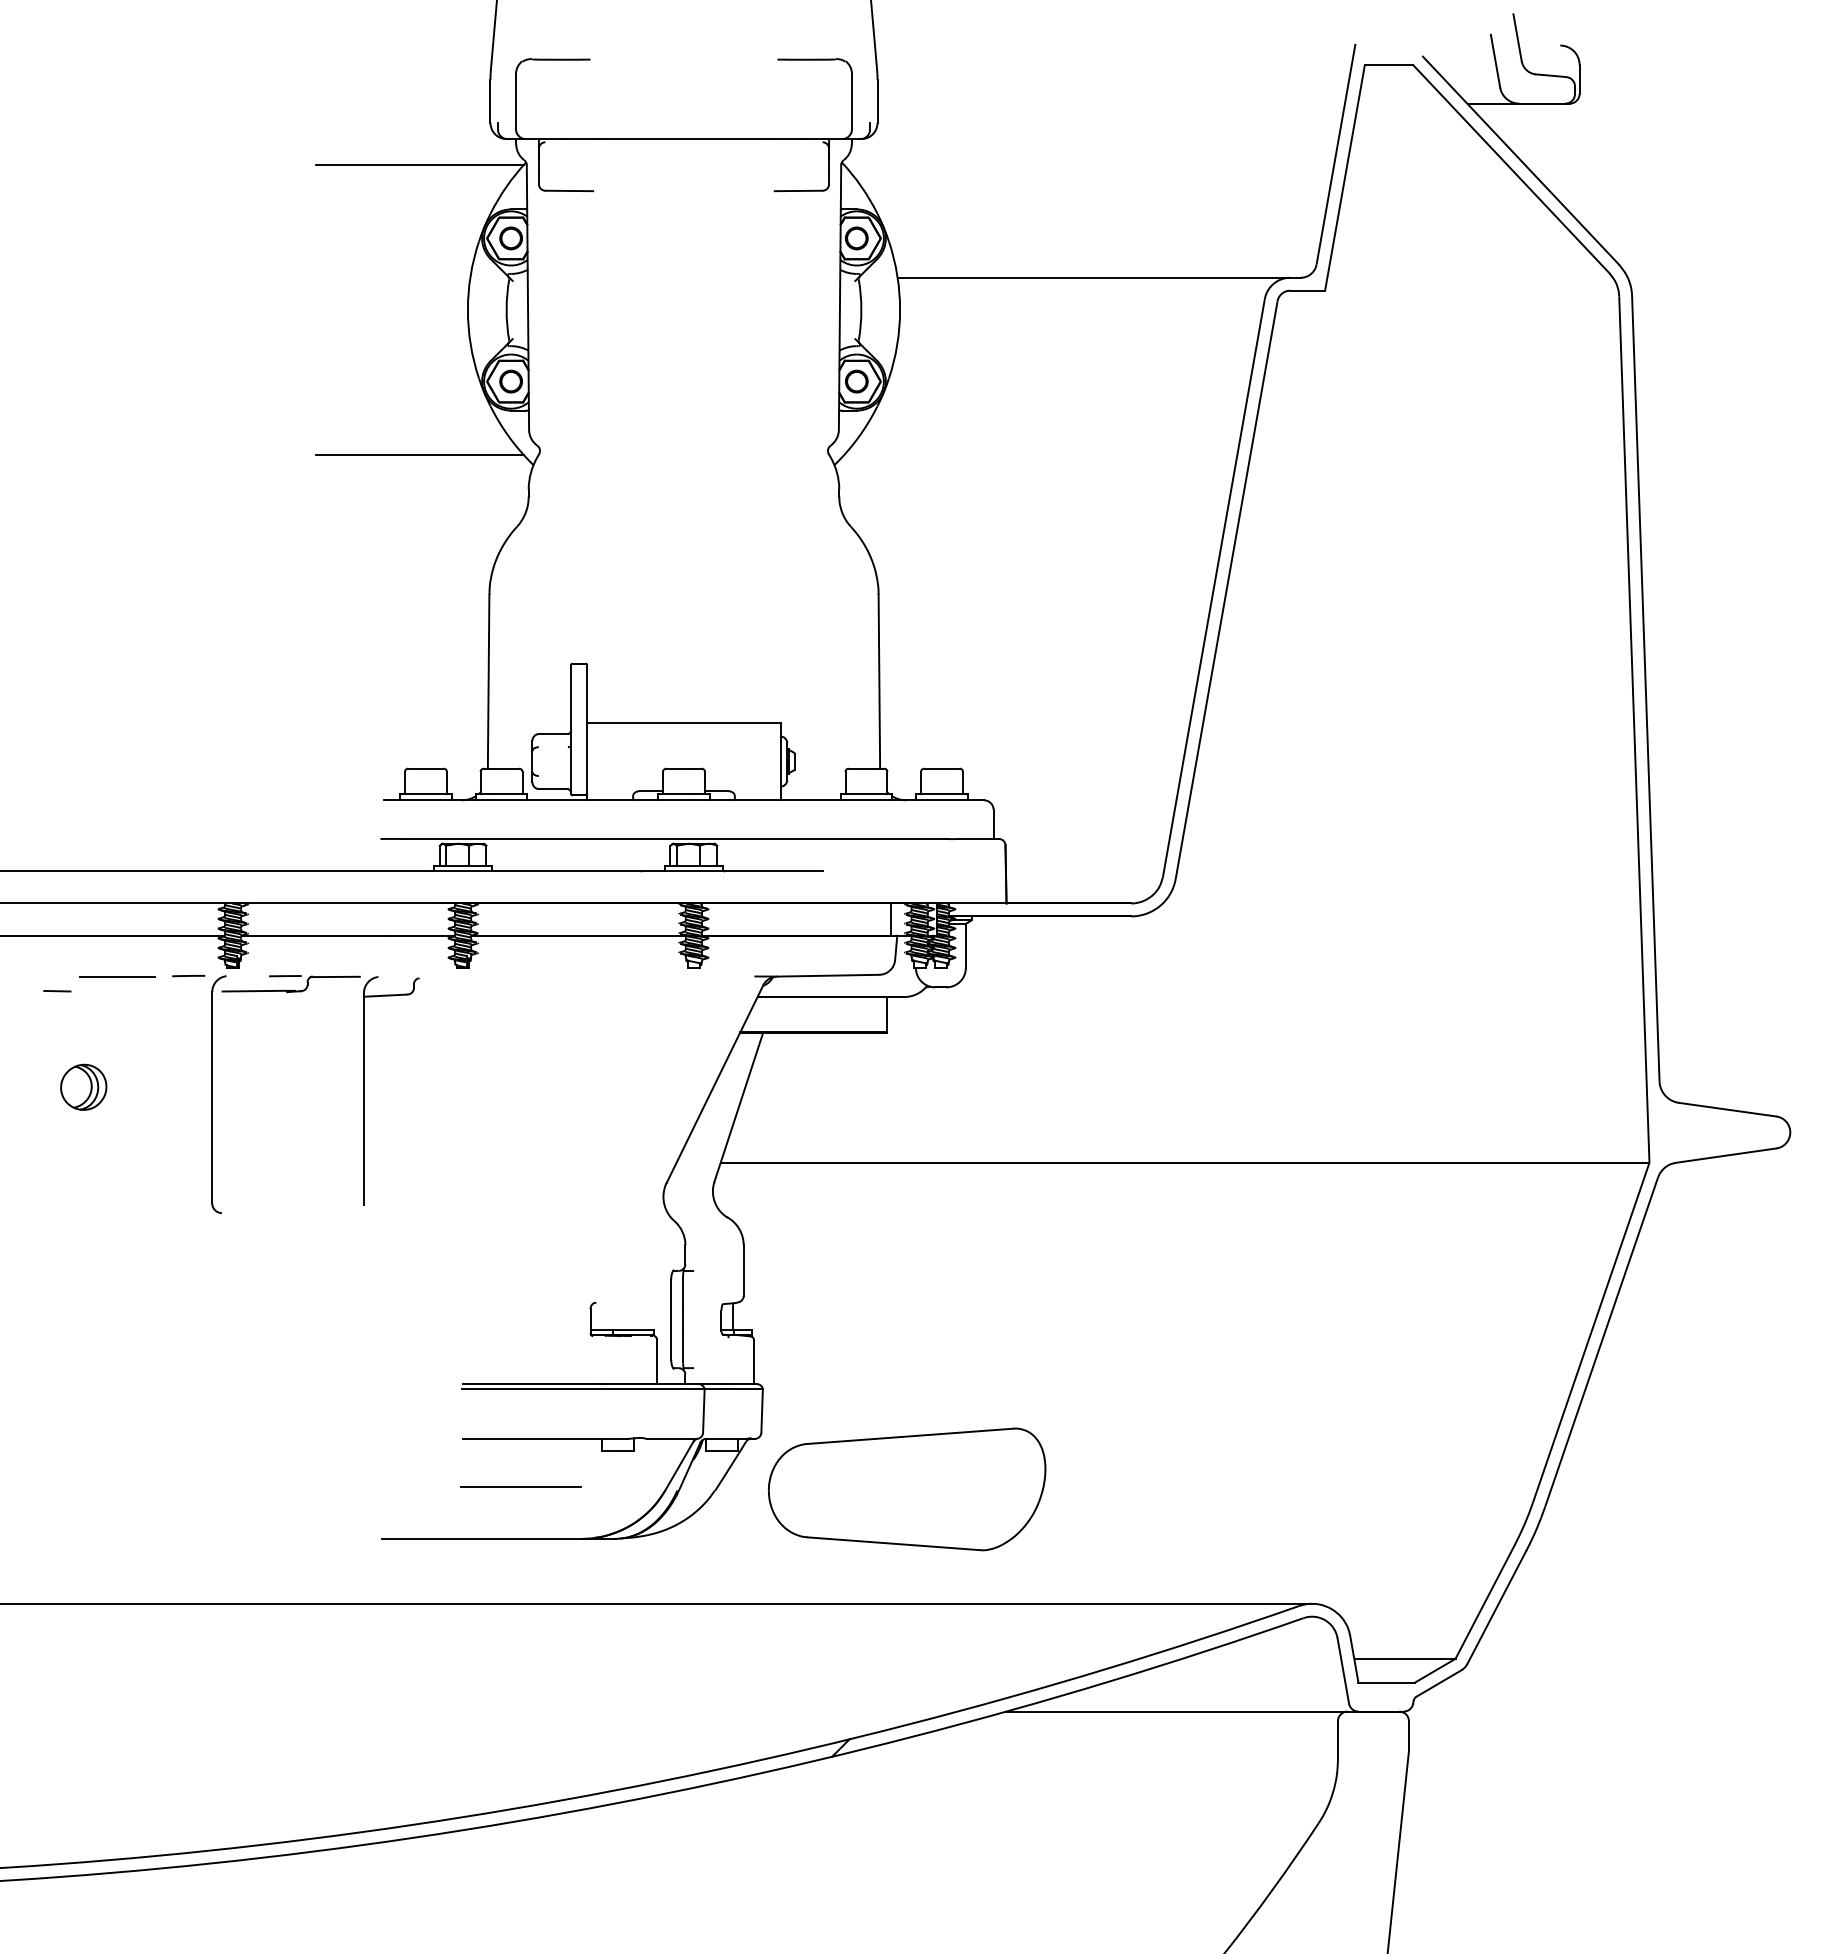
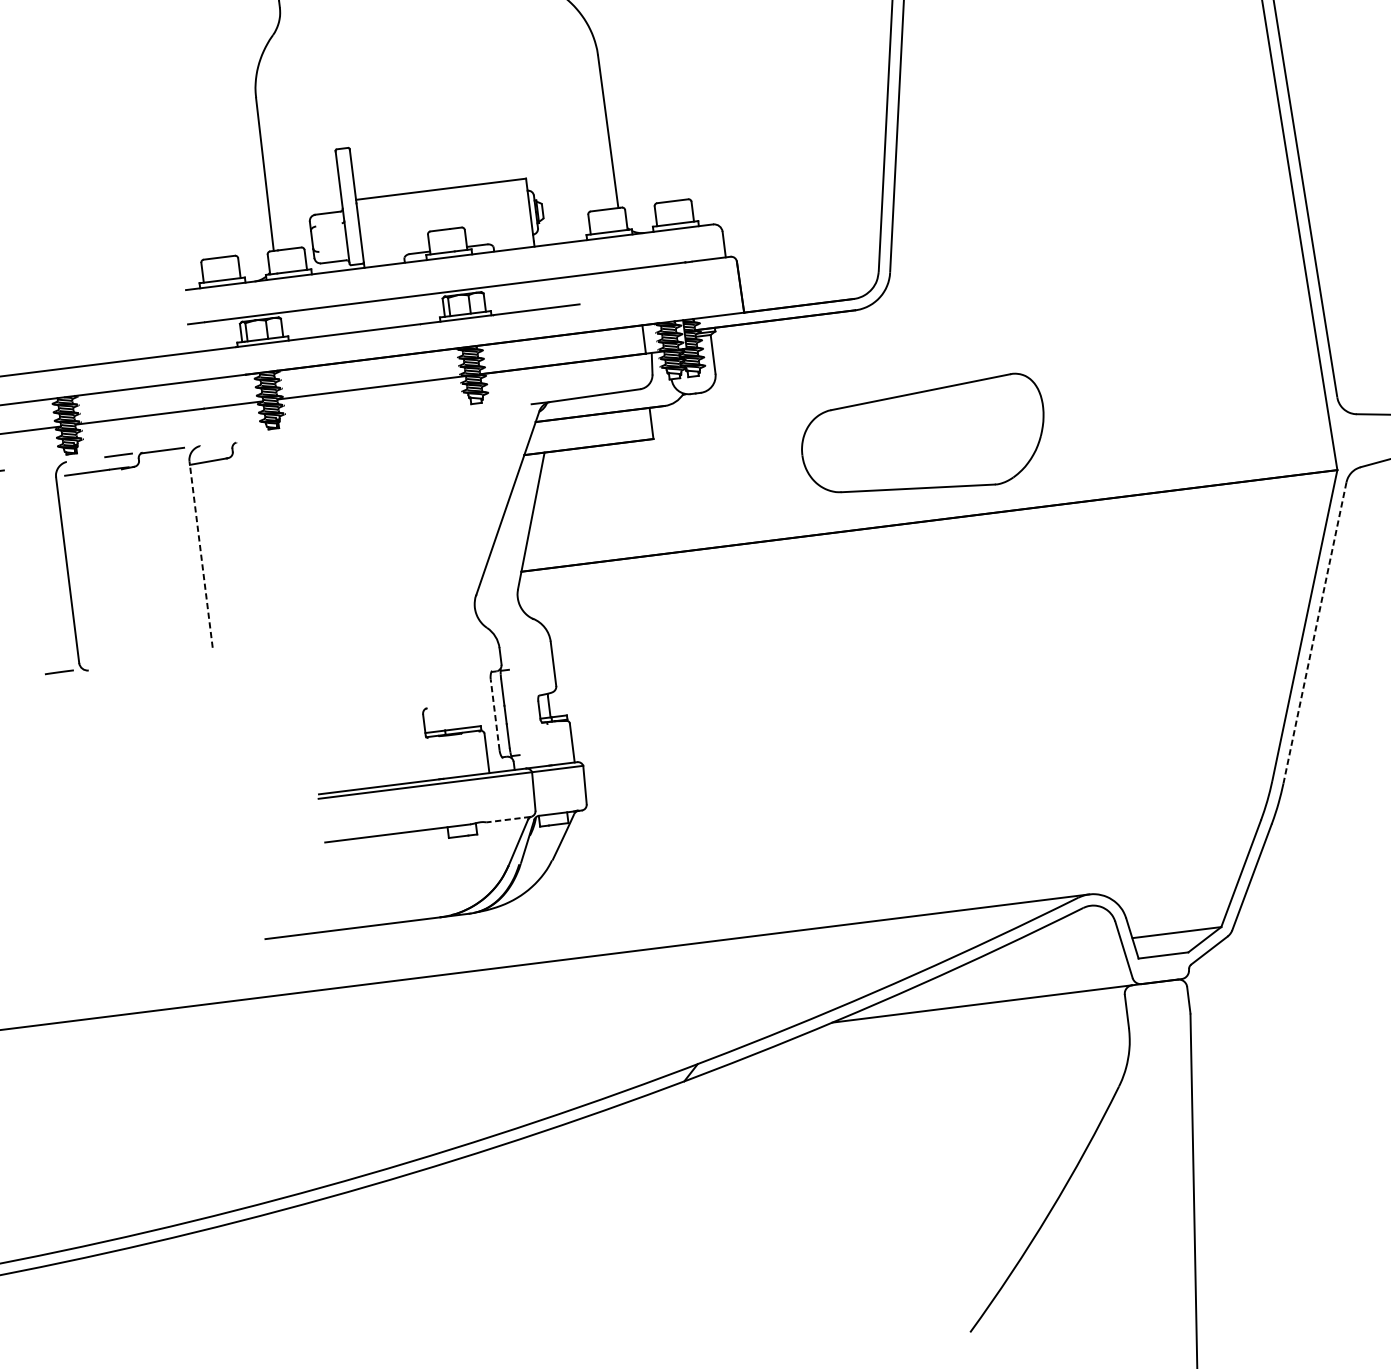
line: (188, 976) -> (59, 672), moved
line: (364, 1098) -> (201, 554), solid -> dashed
line: (671, 1319) -> (495, 714), solid -> dashed
line: (1601, 1343) -> (1315, 634), solid -> dashed
line: (671, 1438) -> (508, 819), solid -> dashed
line: (520, 1486) -> (381, 878), removed
part: (907, 1489) -> (924, 439), moved

